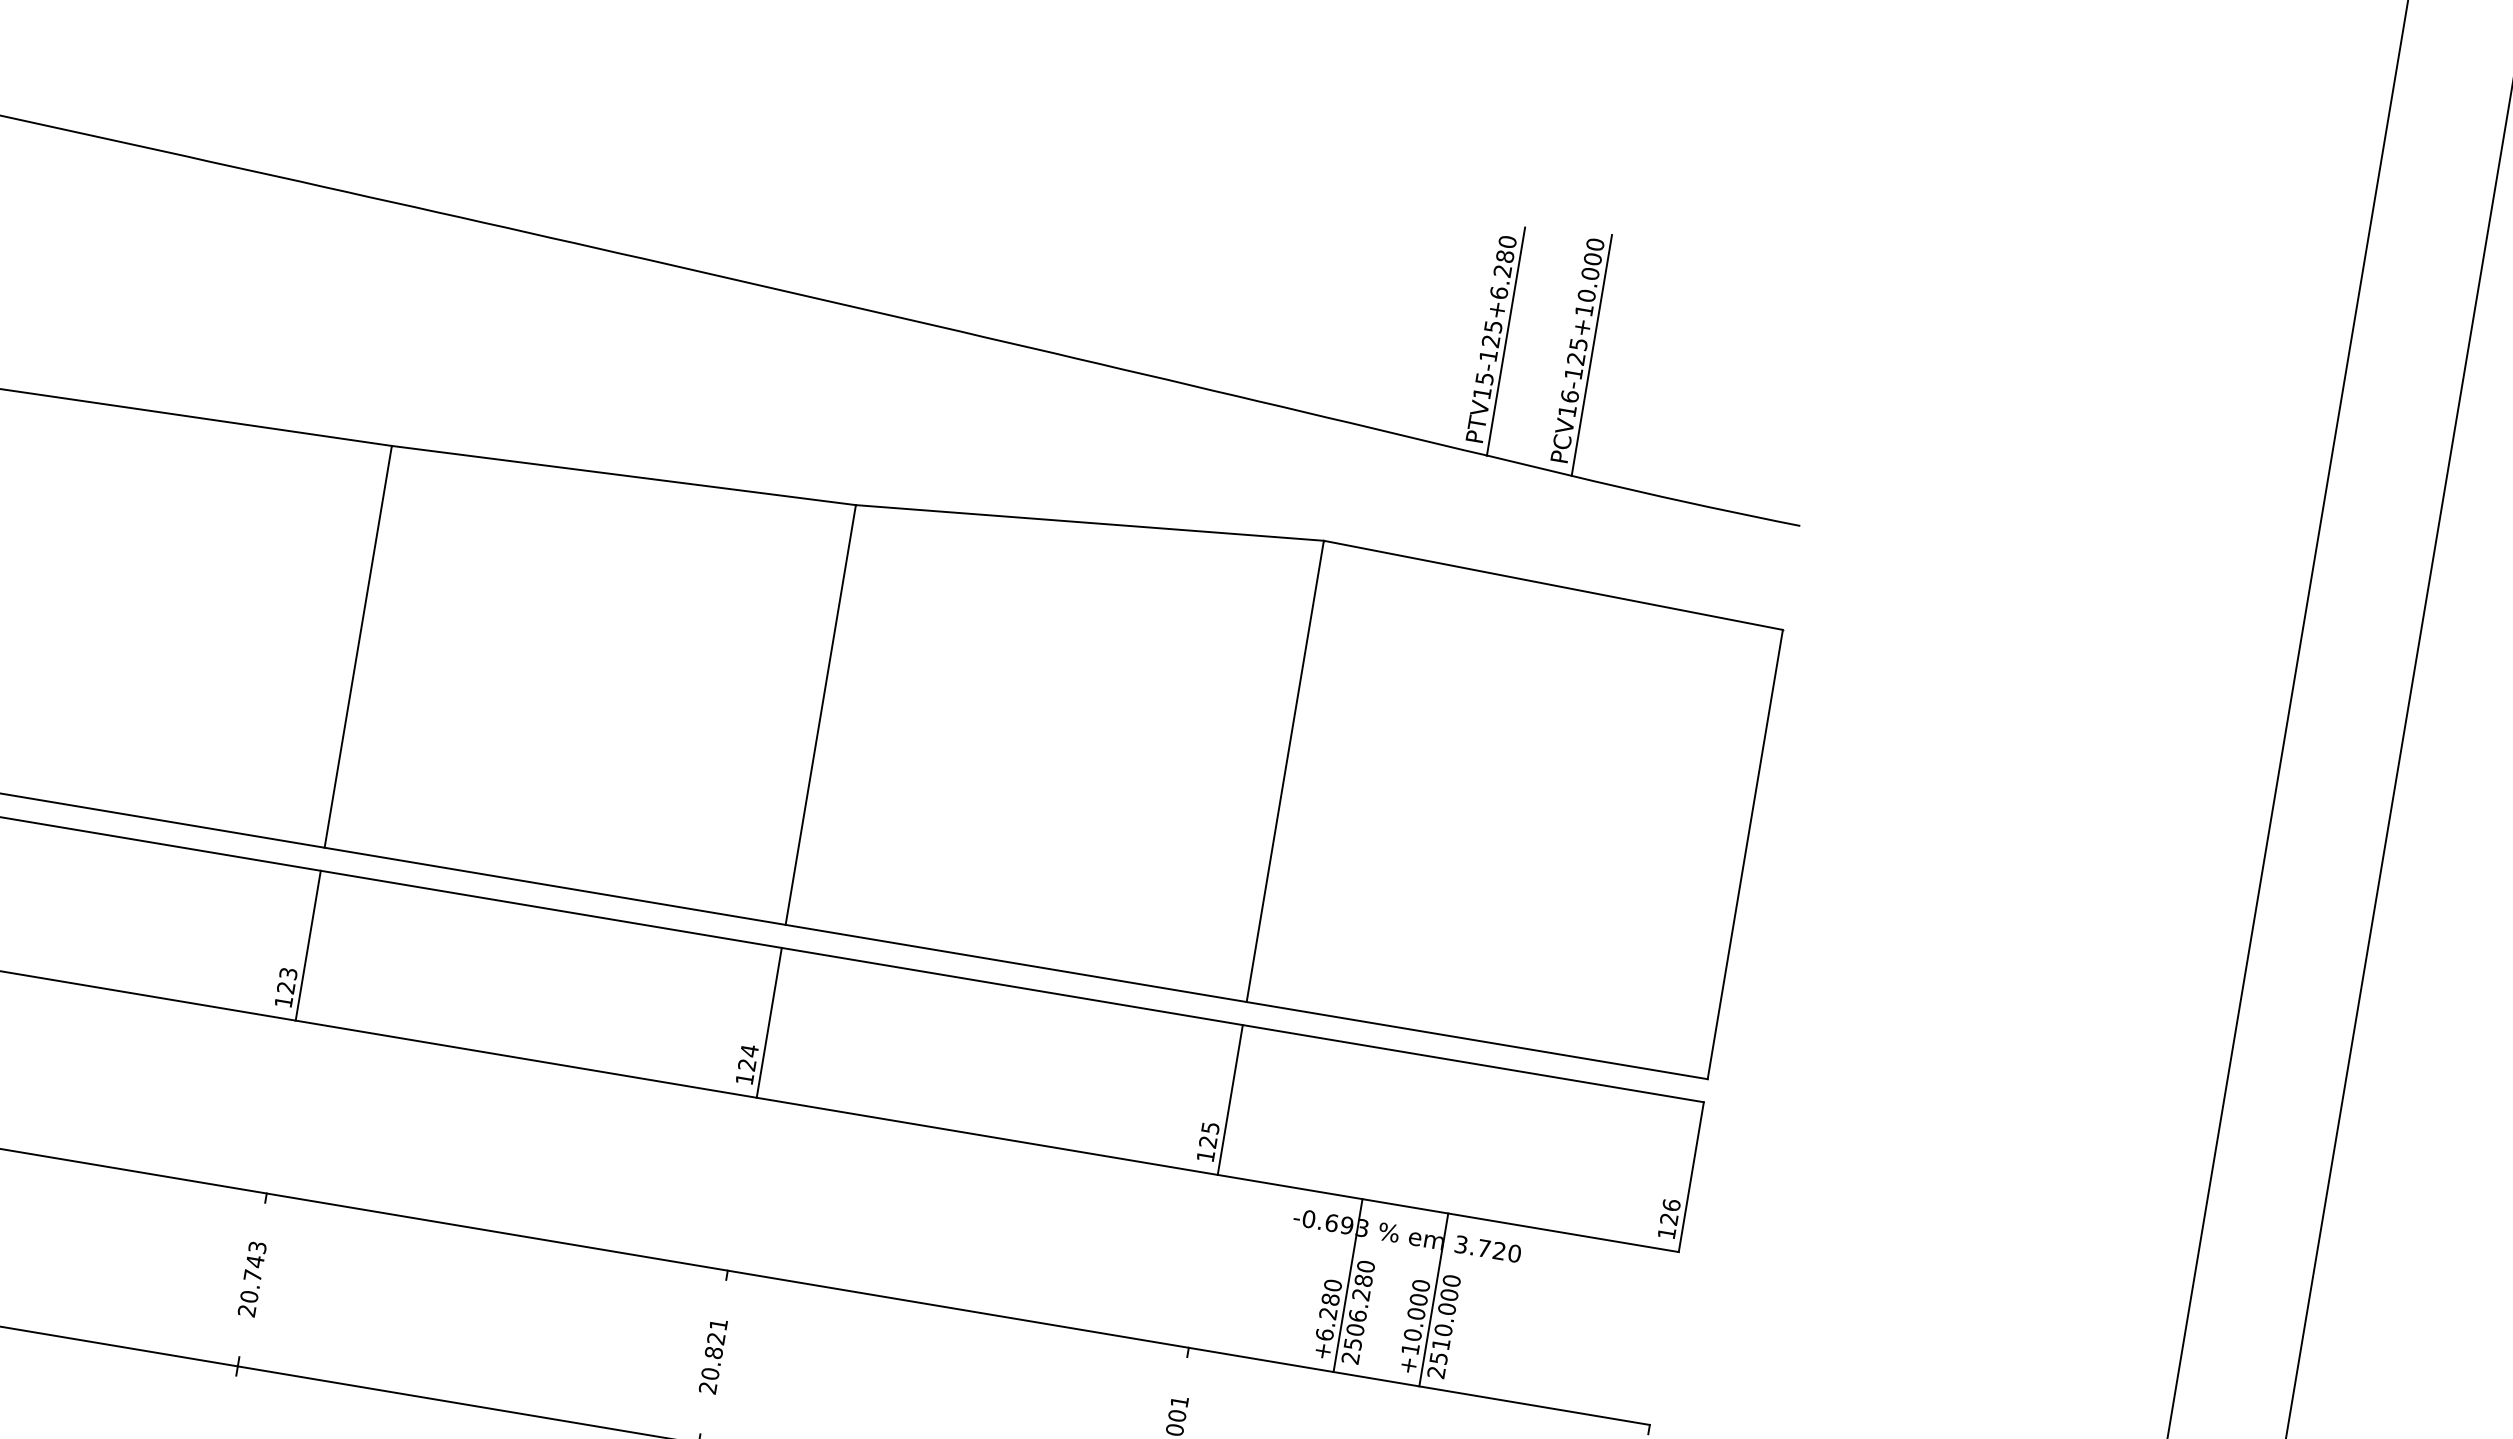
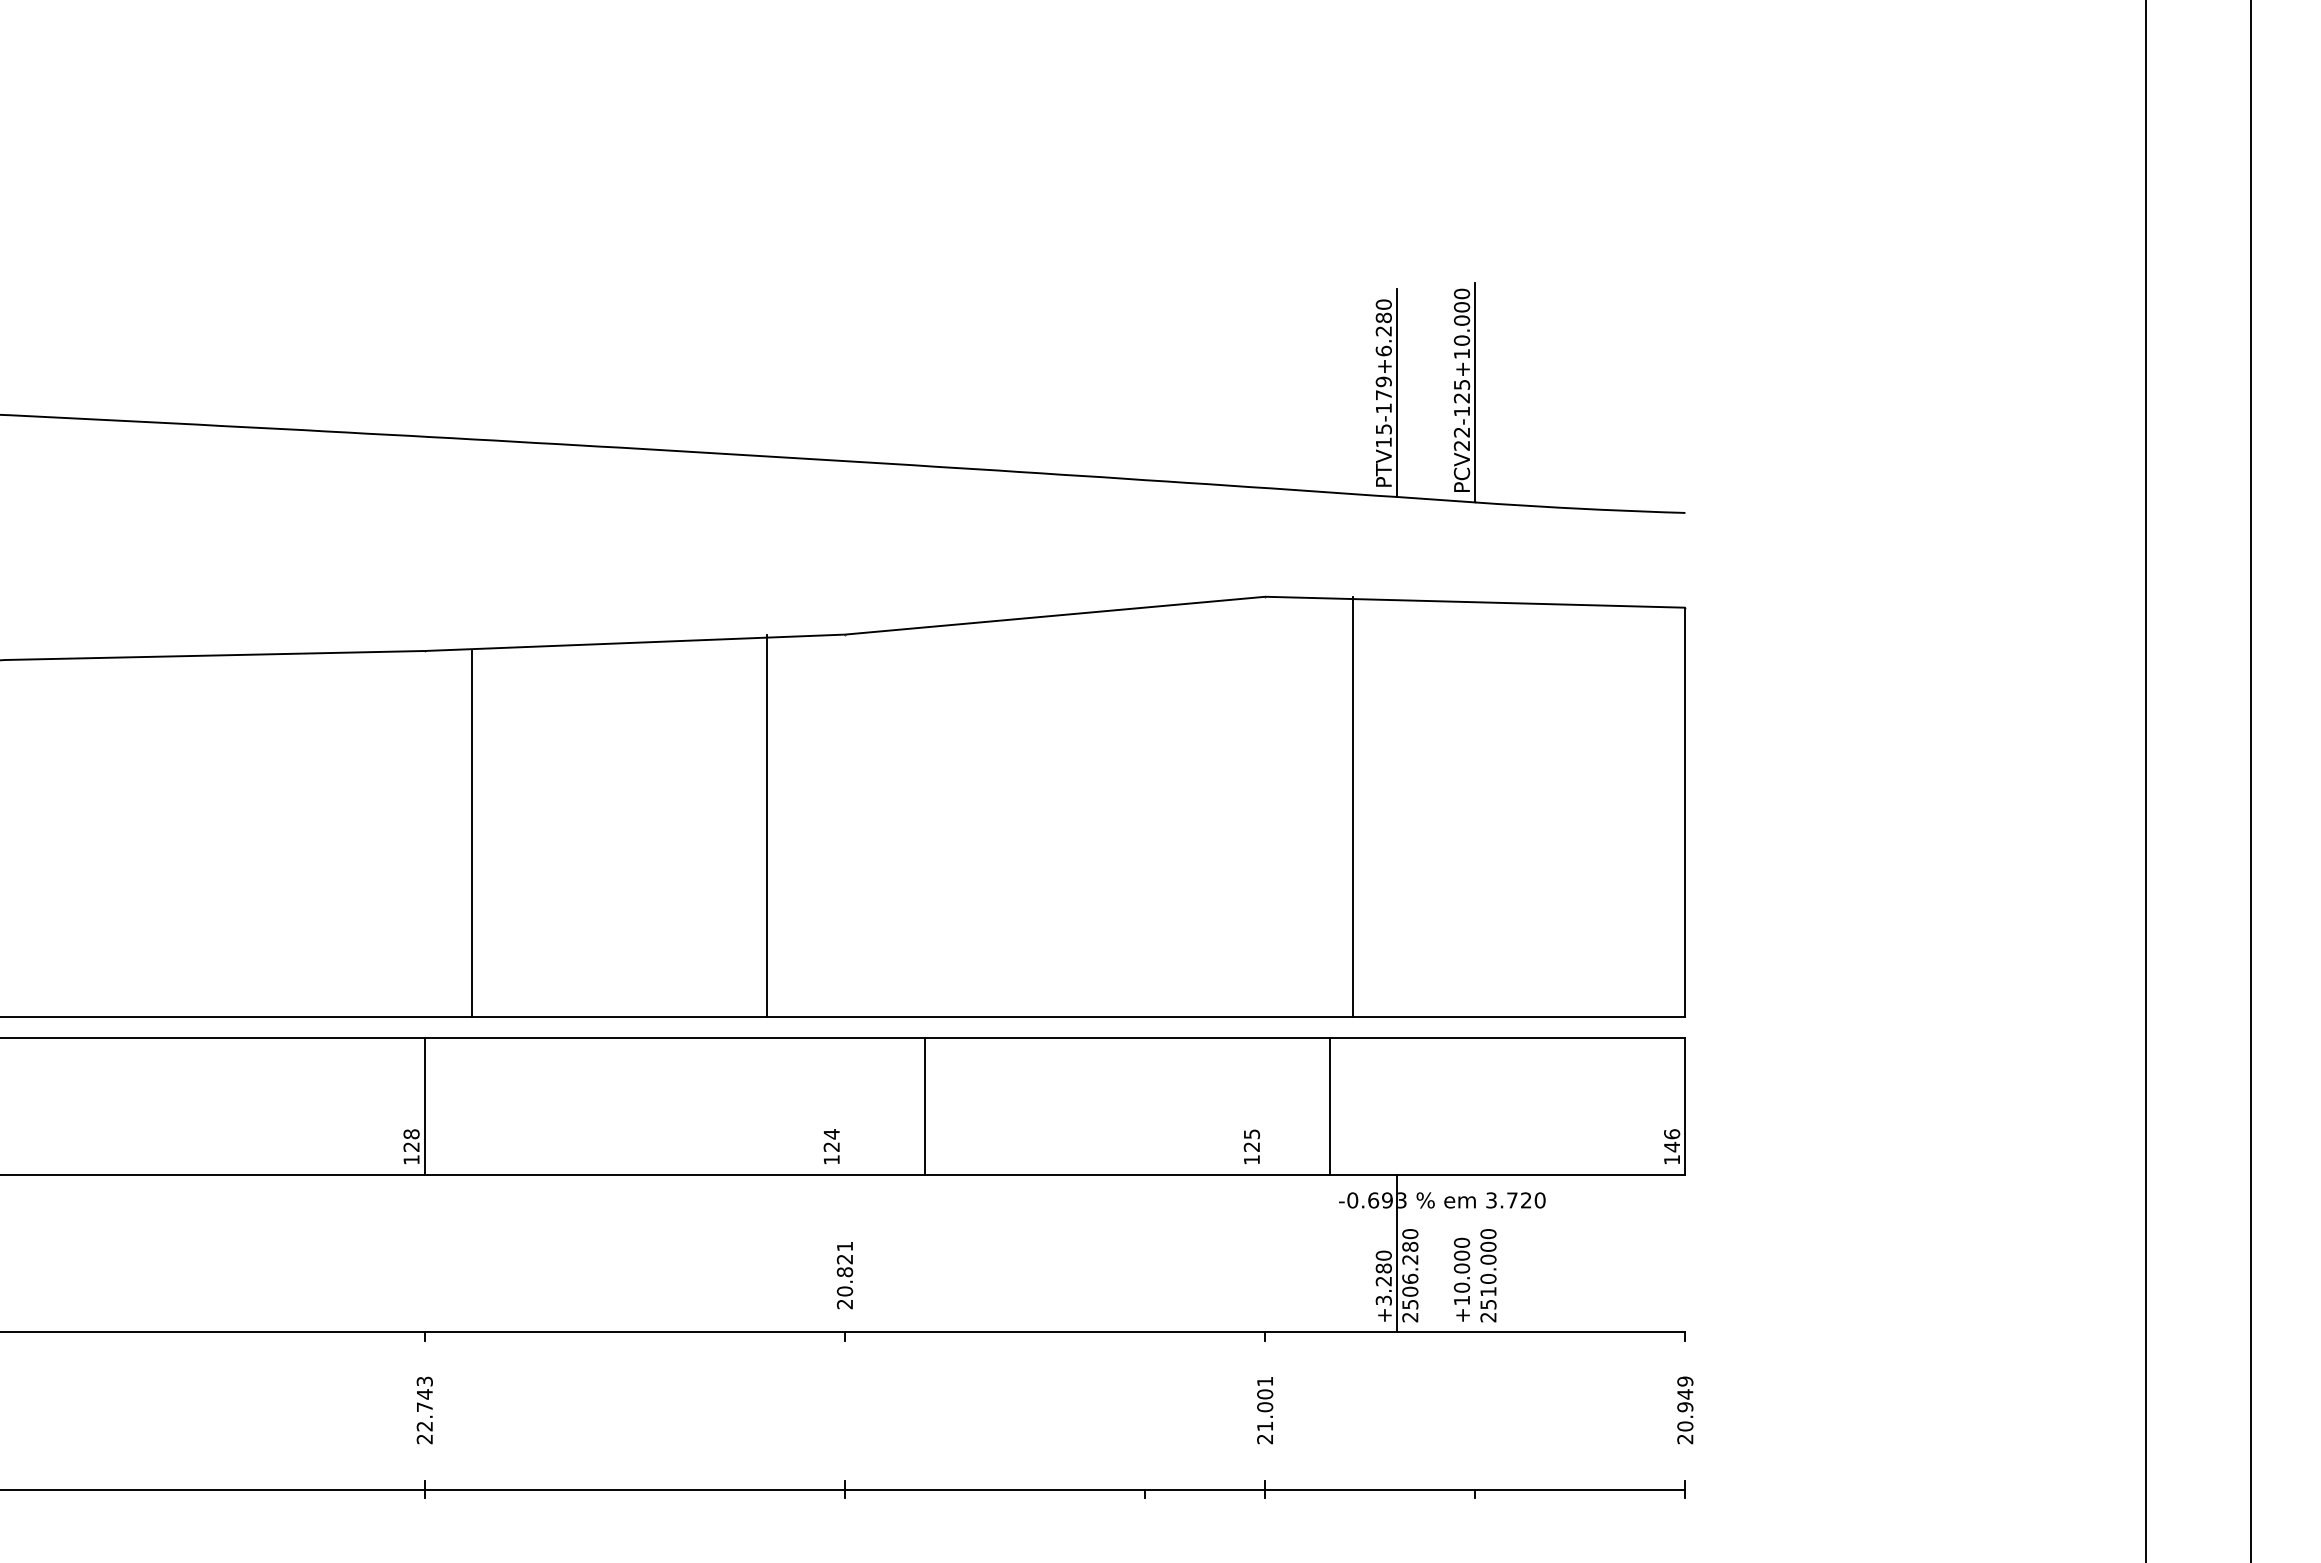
text: (1491, 333) -> (1383, 388), PTV15-125+6.280 -> PTV15-179+6.280
text: (1568, 403) -> (1461, 438), PCV16-125+10.000 -> PCV22-125+10.000
line: (357, 646) -> (471, 833), moved
line: (821, 714) -> (767, 825), moved
line: (1285, 770) -> (1353, 806), moved
text: (288, 974) -> (411, 1134), 123 -> 128
line: (769, 1022) -> (925, 1106), moved
line: (1230, 1100) -> (1330, 1106), moved
text: (1668, 1218) -> (1671, 1146), 126 -> 146
text: (249, 1296) -> (424, 1426), 20.743 -> 22.743
line: (1433, 1299) -> (1475, 1253), removed
text: (1324, 1334) -> (1383, 1300), +6.280 -> +3.280
text: (712, 1356) -> (844, 1275), moved

